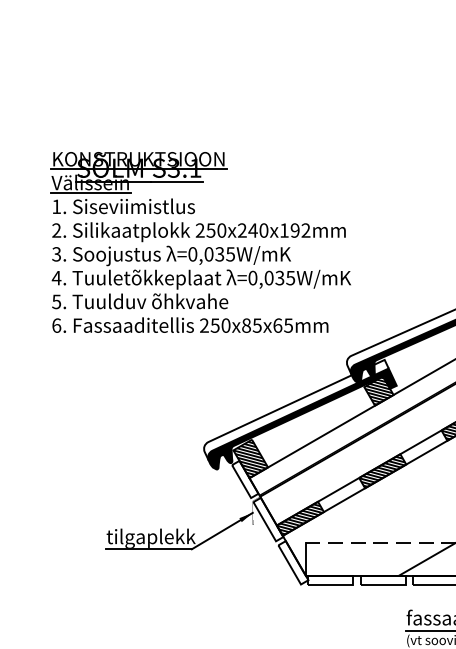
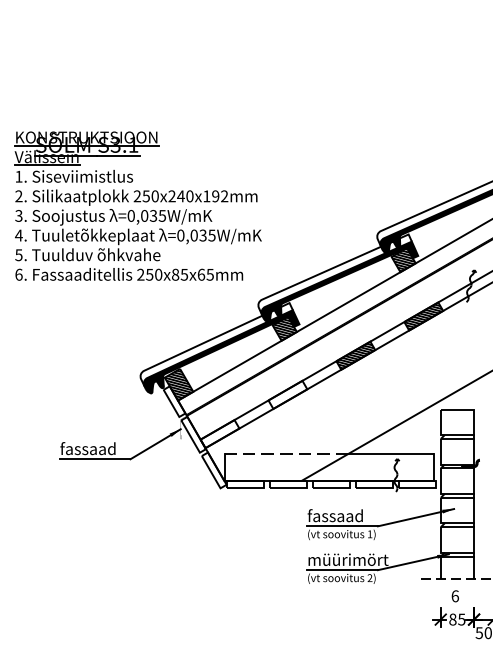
hatch: (382, 470) -> (287, 394), removed
hatch: (299, 518) -> (219, 433), removed
text: (151, 537) -> (97, 449), tilgaplekk -> fassaad

